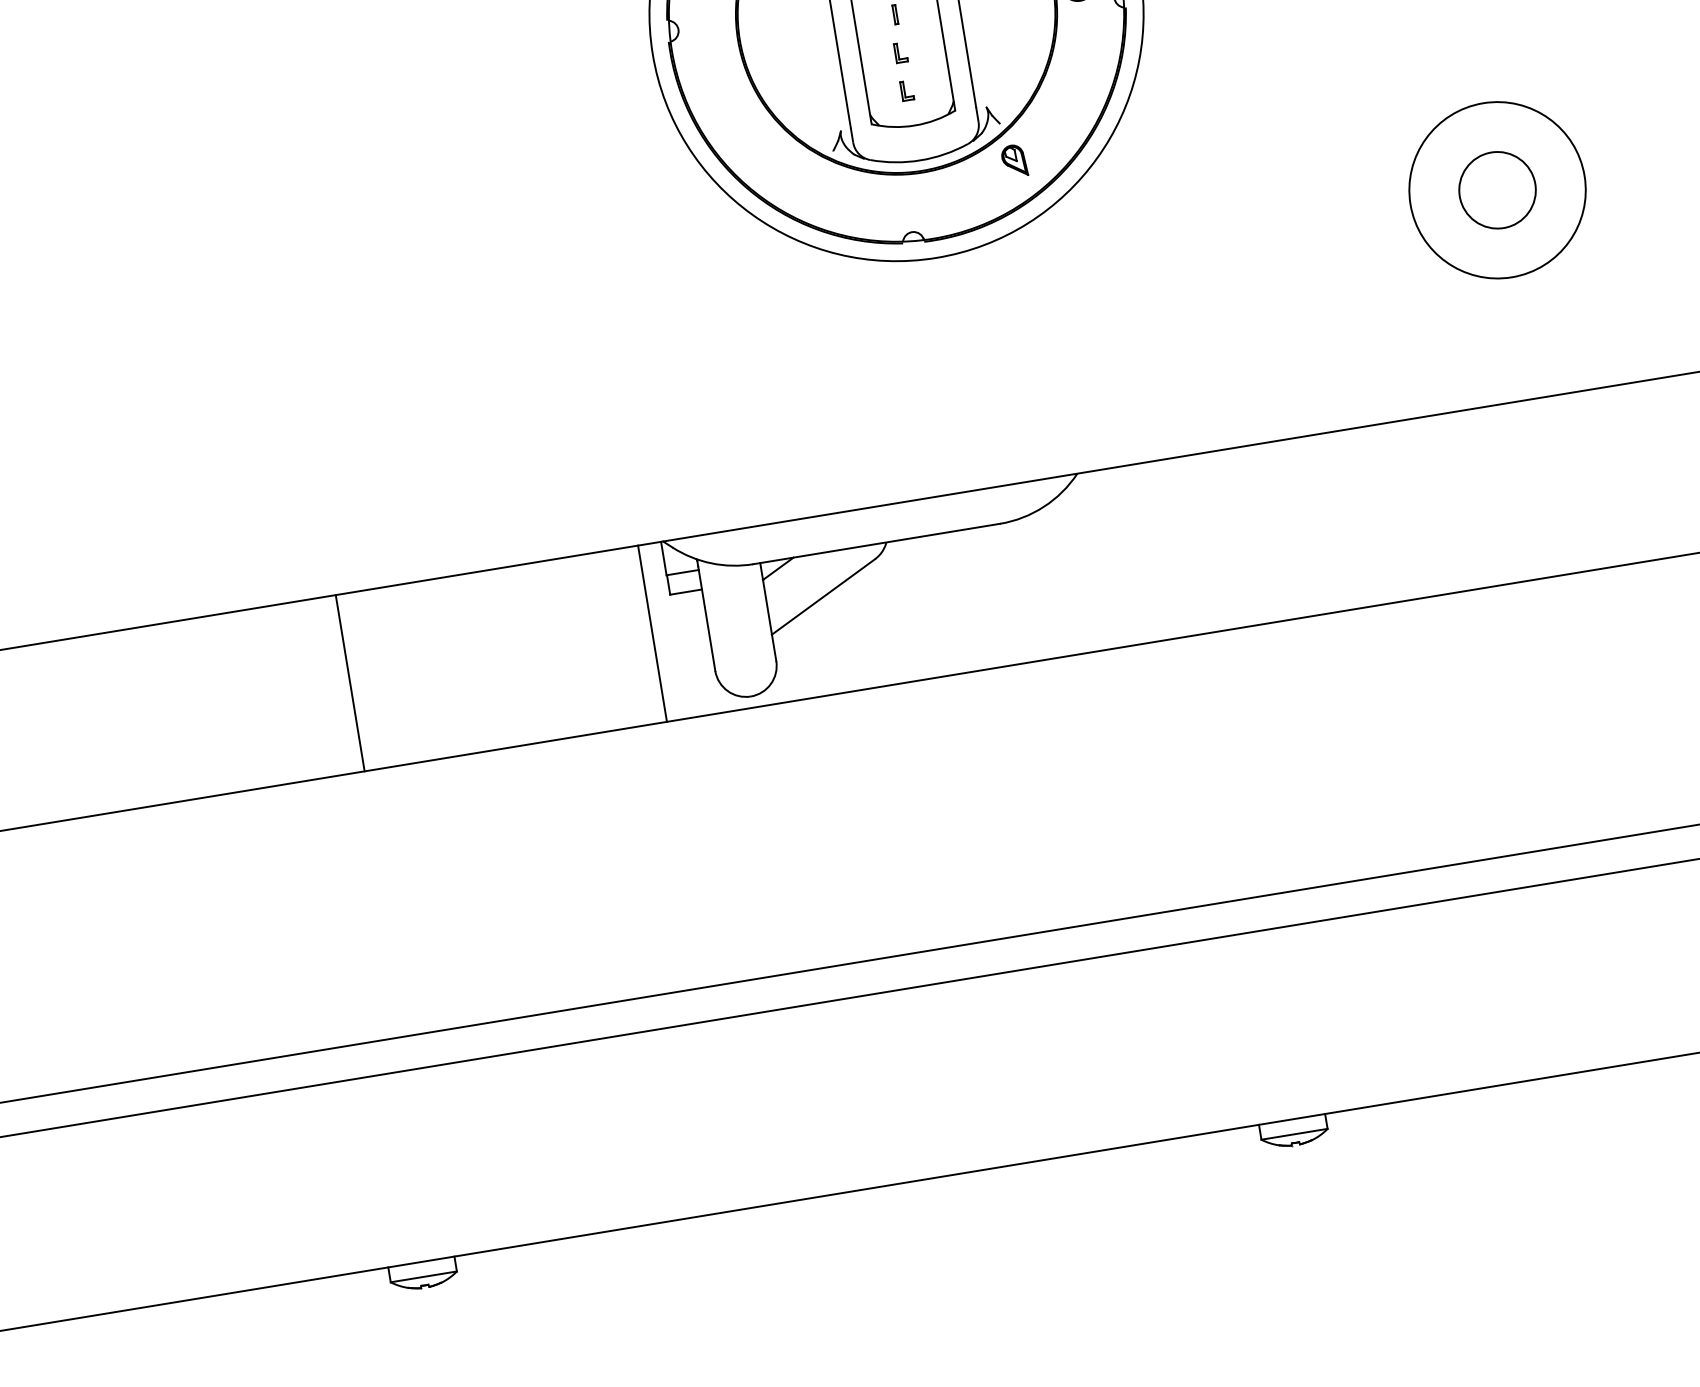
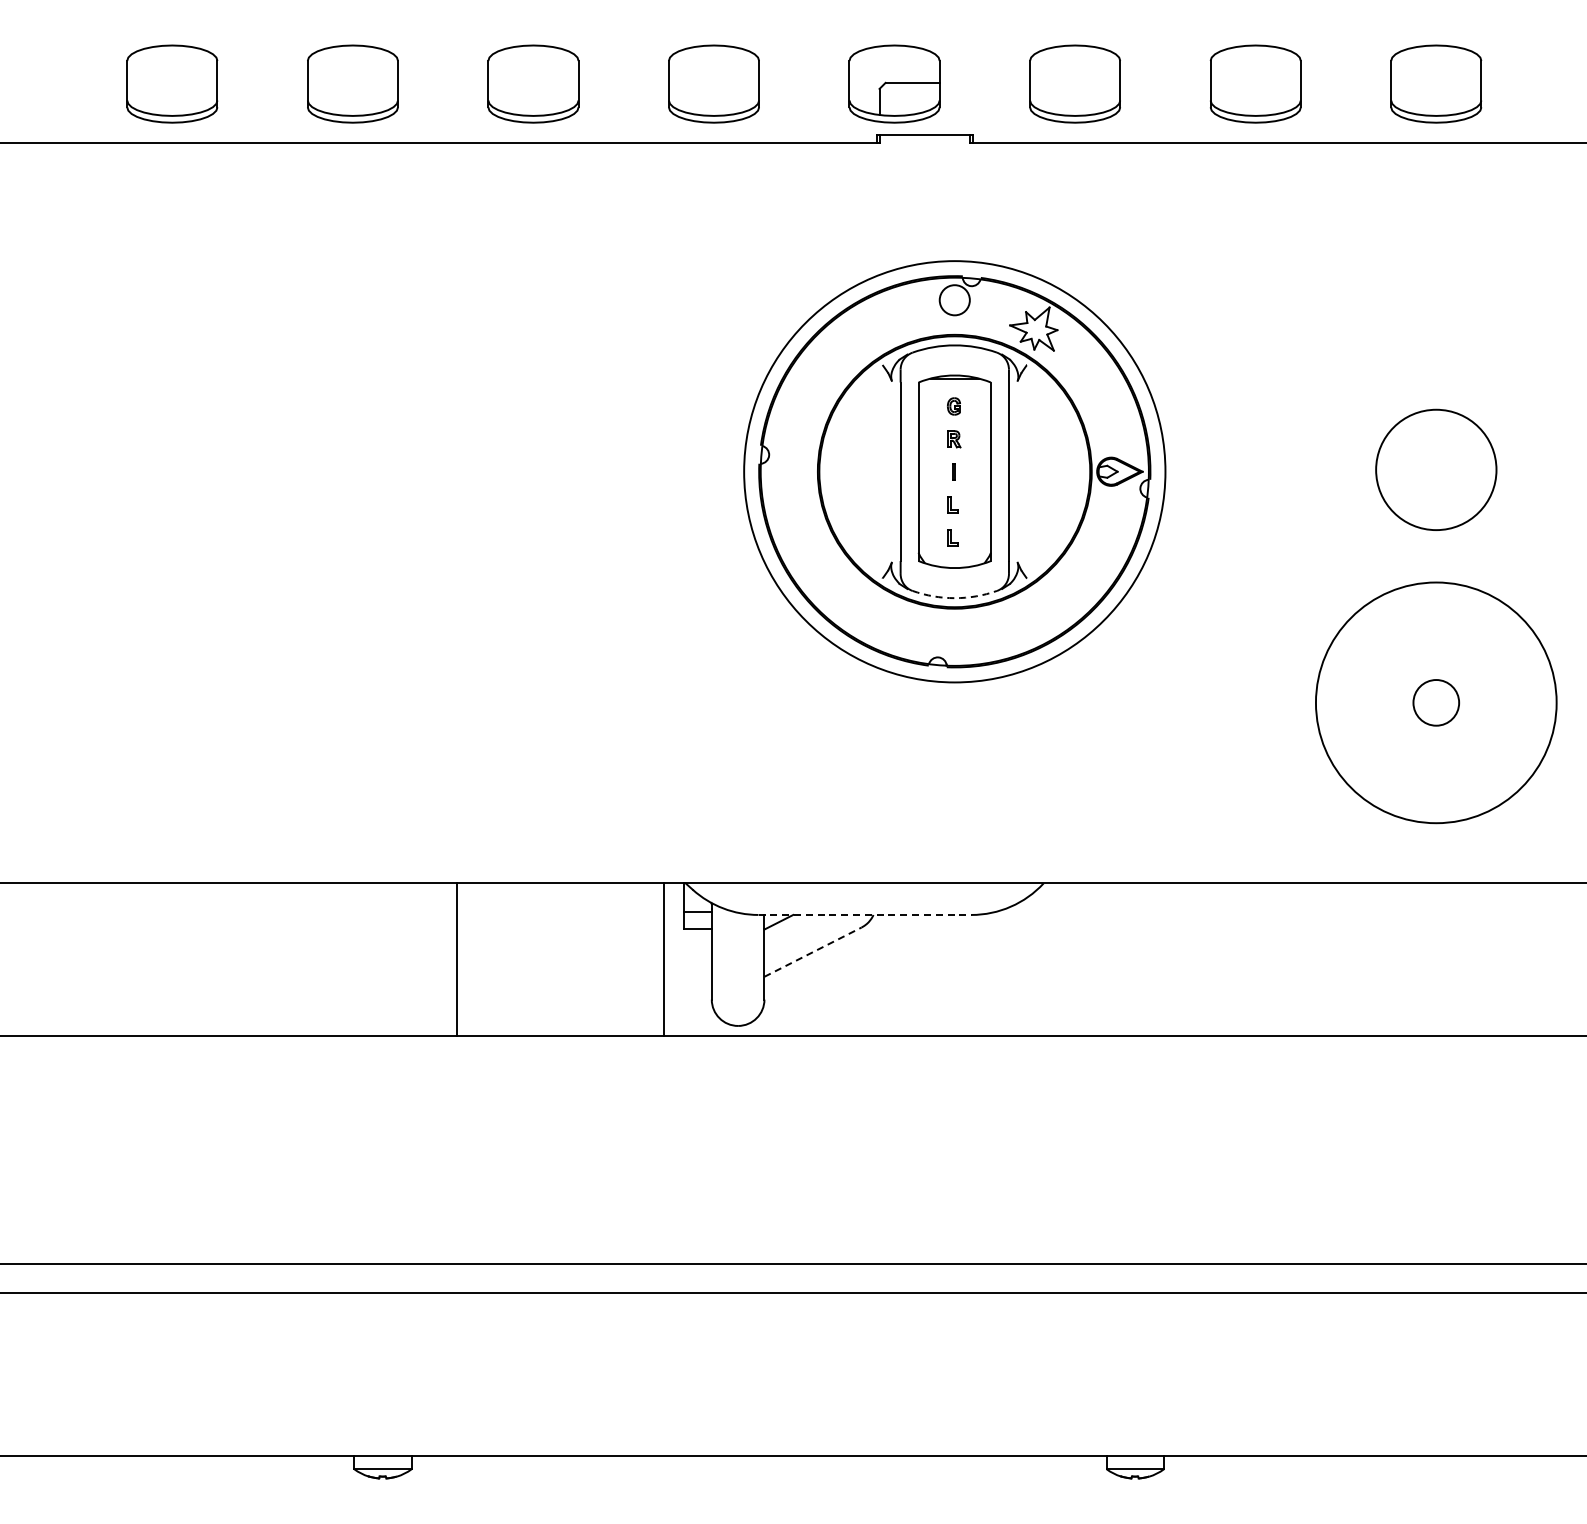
arc: (920, 160) -> (954, 598), solid -> dashed
part: (1014, 160) -> (1033, 611), removed
circle: (1497, 189) -> (1436, 702), size x1.6
circle: (1496, 190) -> (1435, 702), size x0.7
line: (877, 543) -> (865, 914), solid -> dashed
line: (823, 596) -> (813, 951), solid -> dashed
line: (349, 683) -> (456, 959), moved

